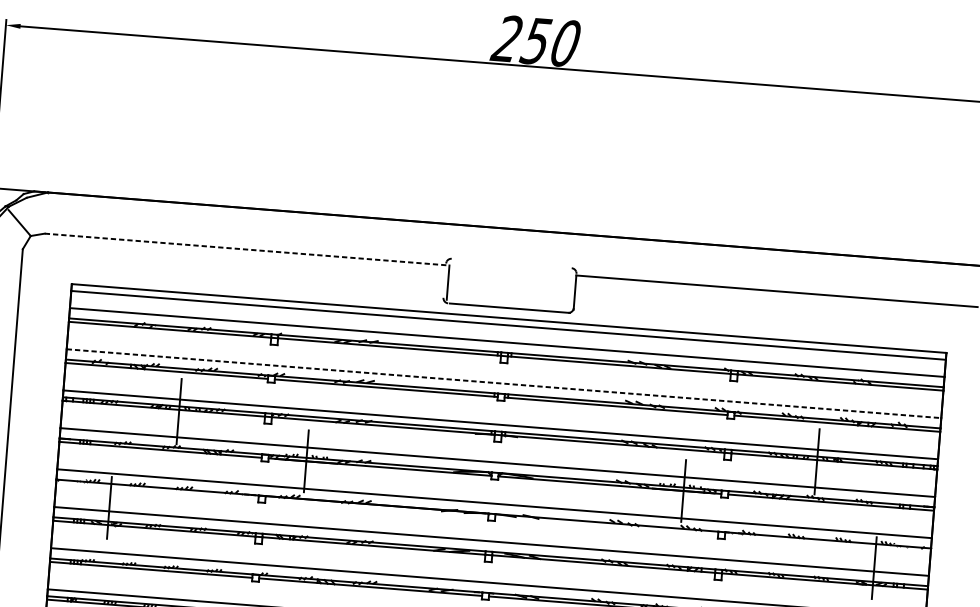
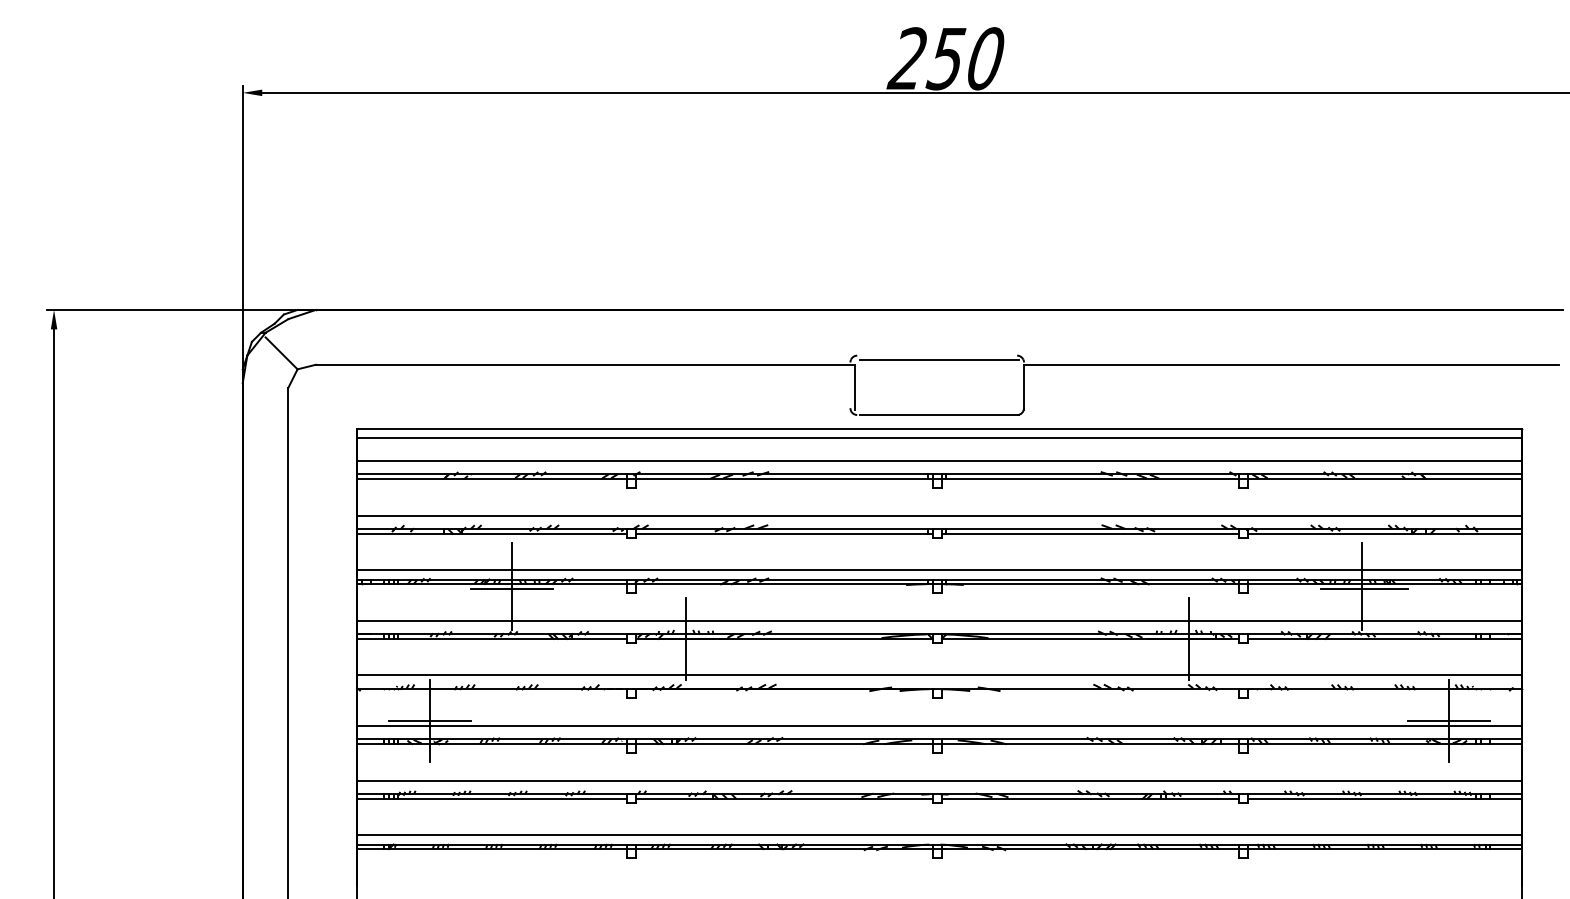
line: (247, 249) -> (585, 364), dashed -> solid
line: (513, 267) -> (939, 360), added
line: (504, 383) -> (939, 515), dashed -> solid
line: (179, 413) -> (512, 588), added
line: (818, 463) -> (1364, 588), added
line: (108, 508) -> (429, 721), added
line: (873, 568) -> (1448, 721), added

